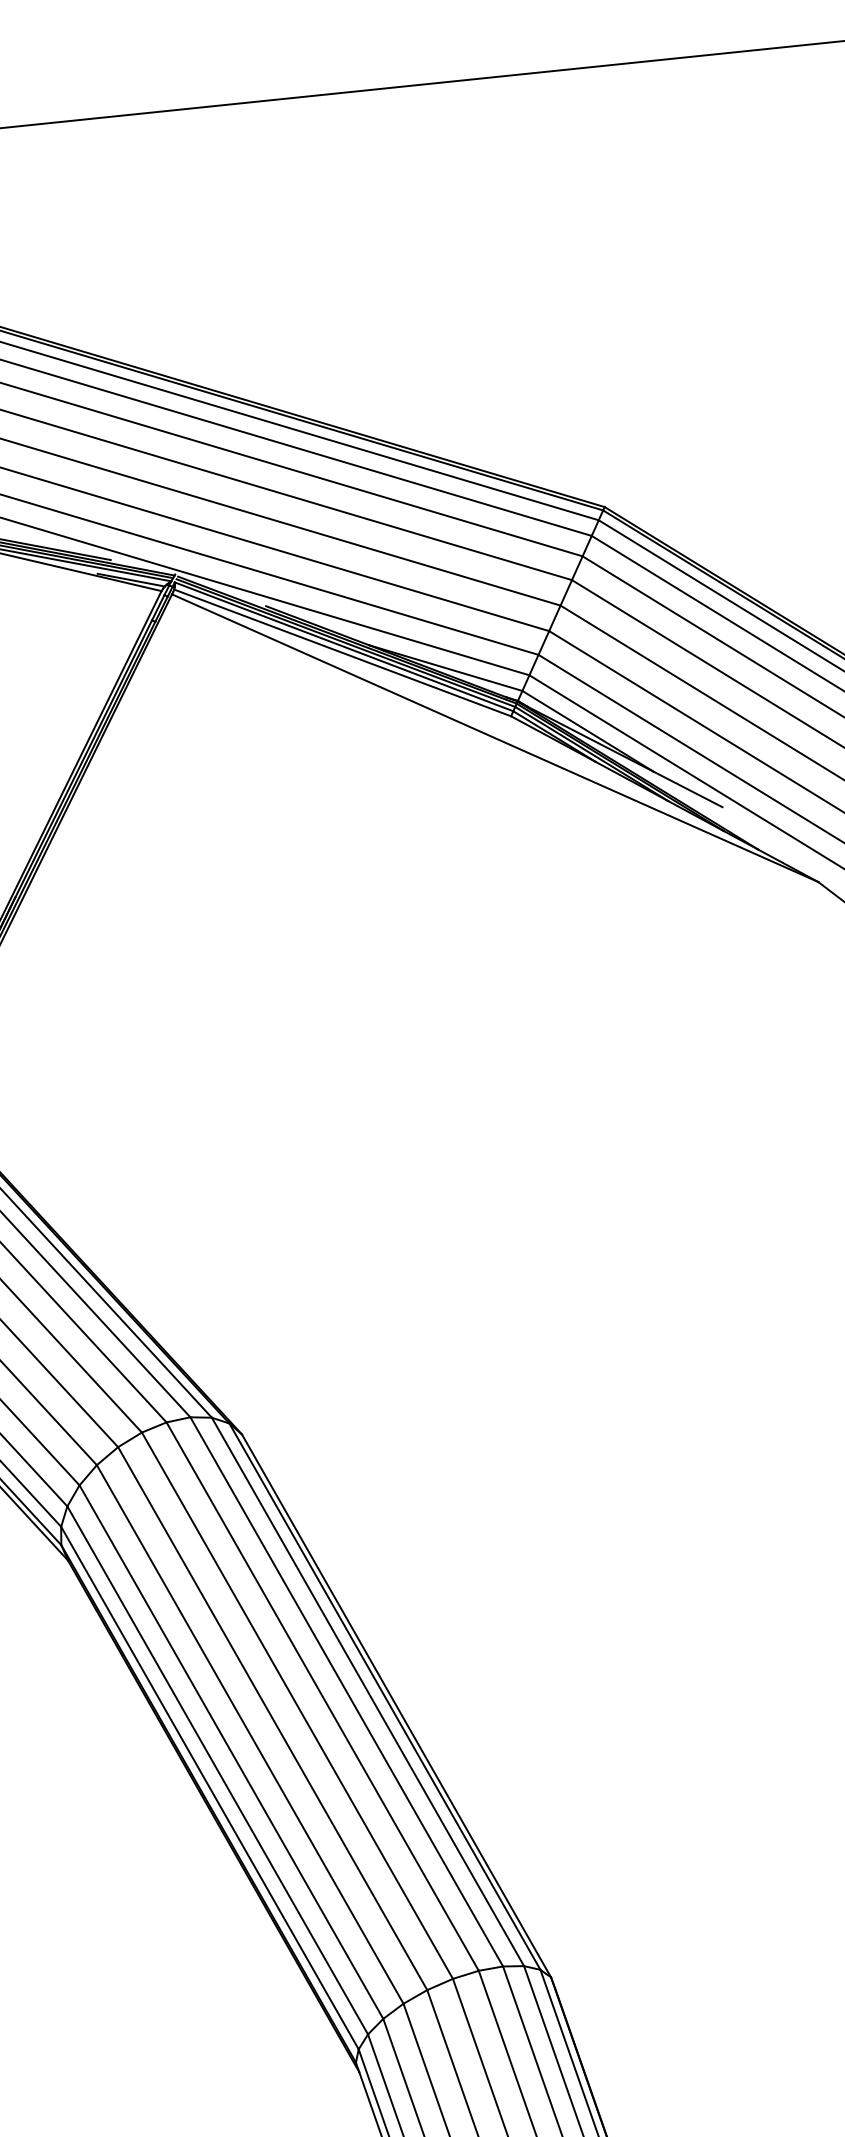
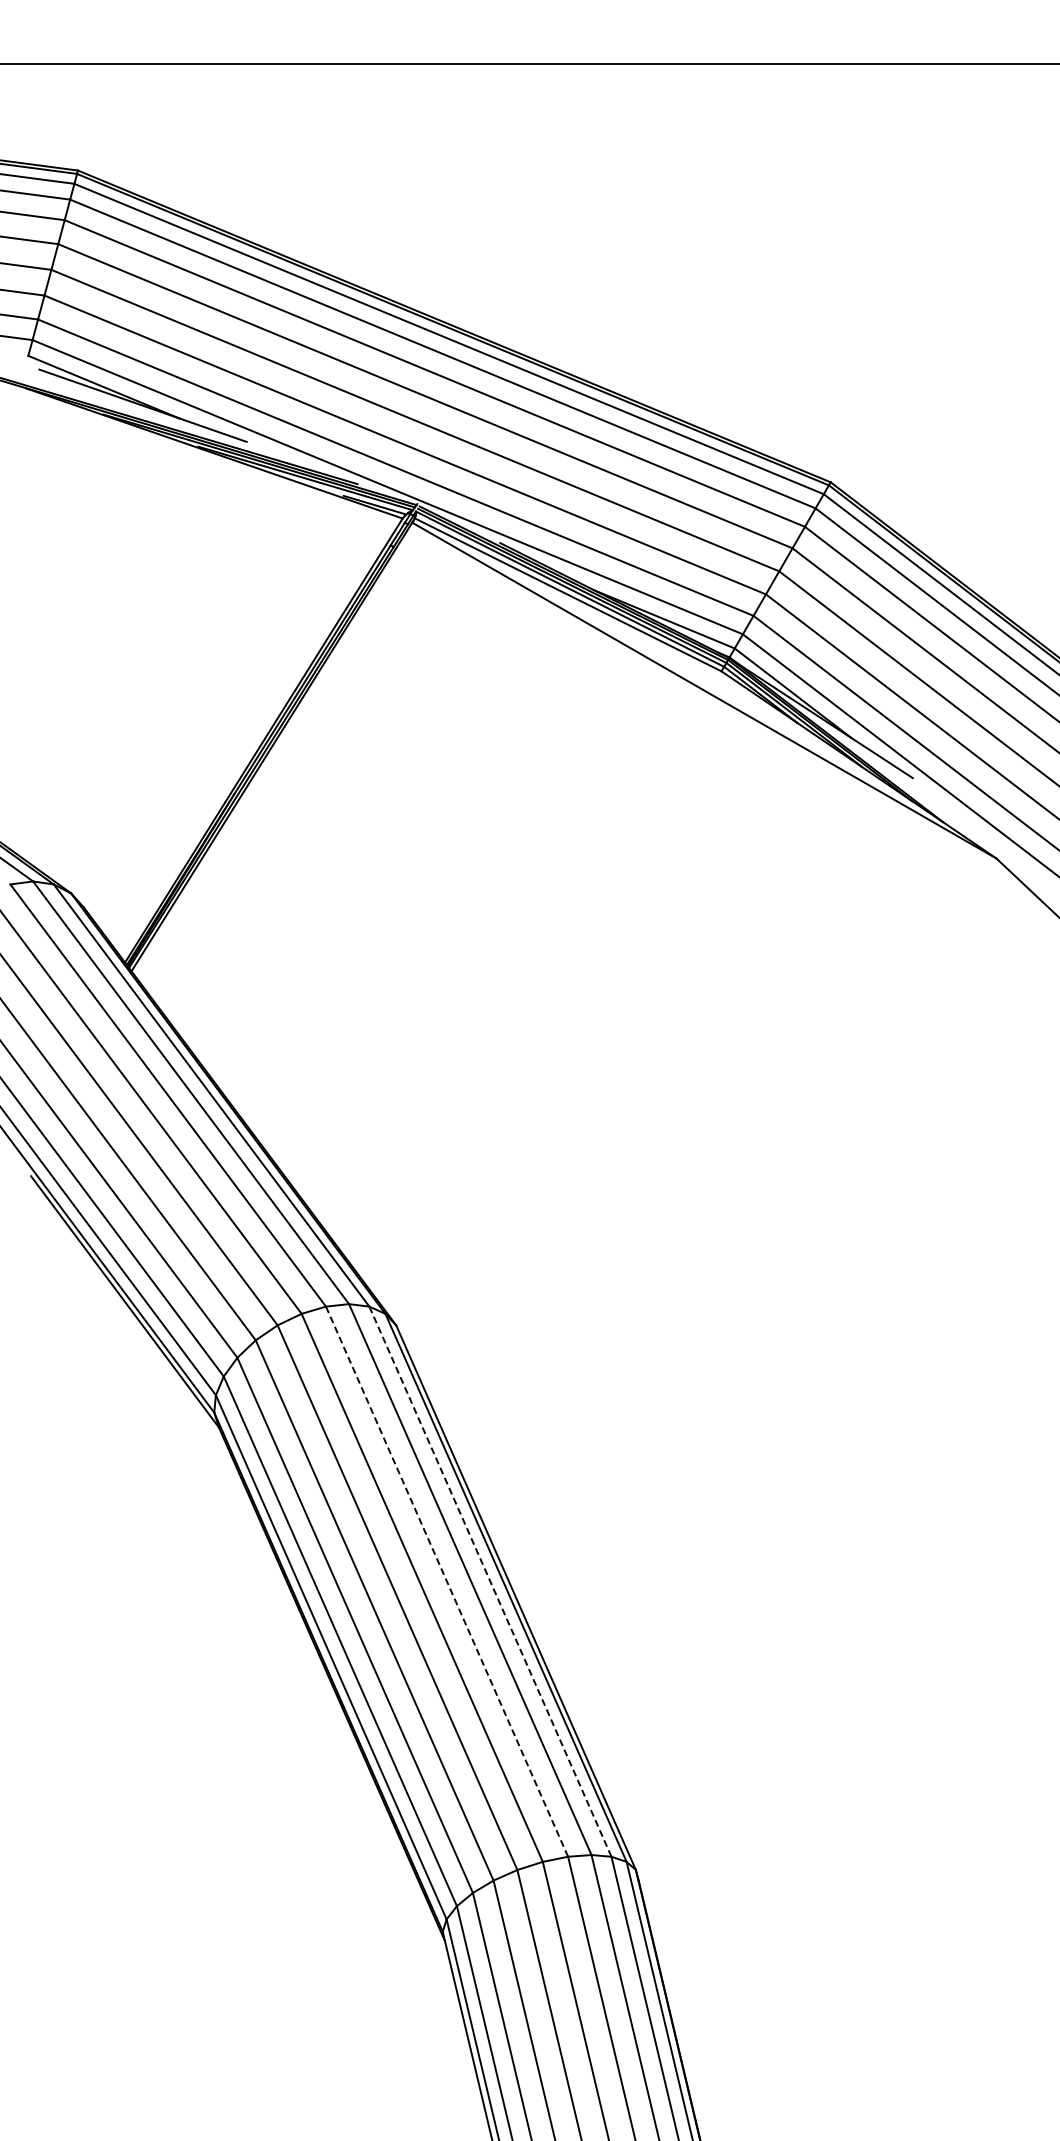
line: (368, 1691) -> (490, 1581), solid -> dashed
line: (323, 1696) -> (447, 1581), solid -> dashed

